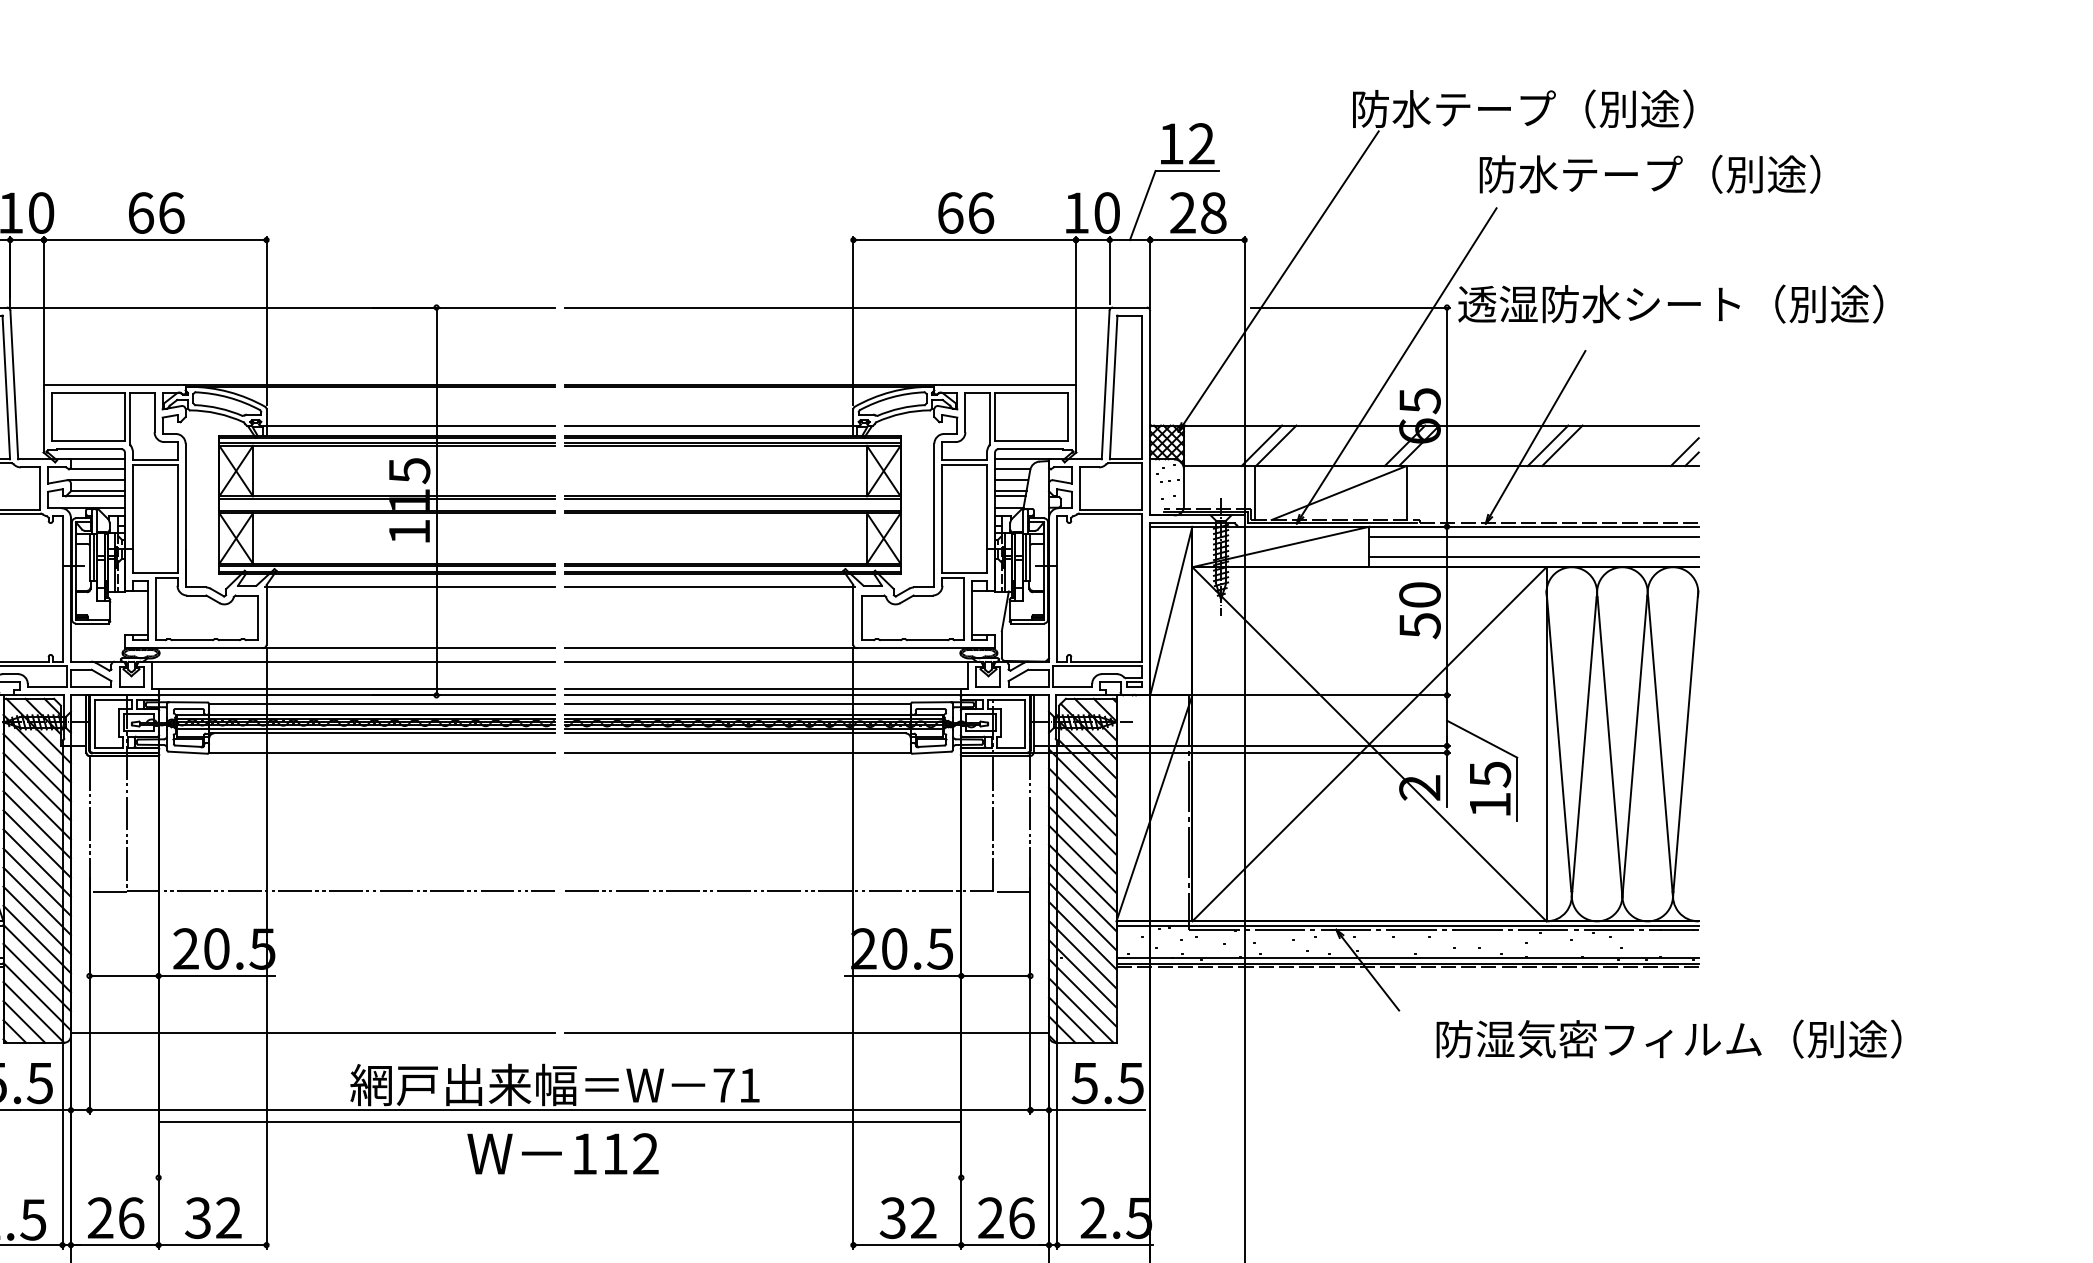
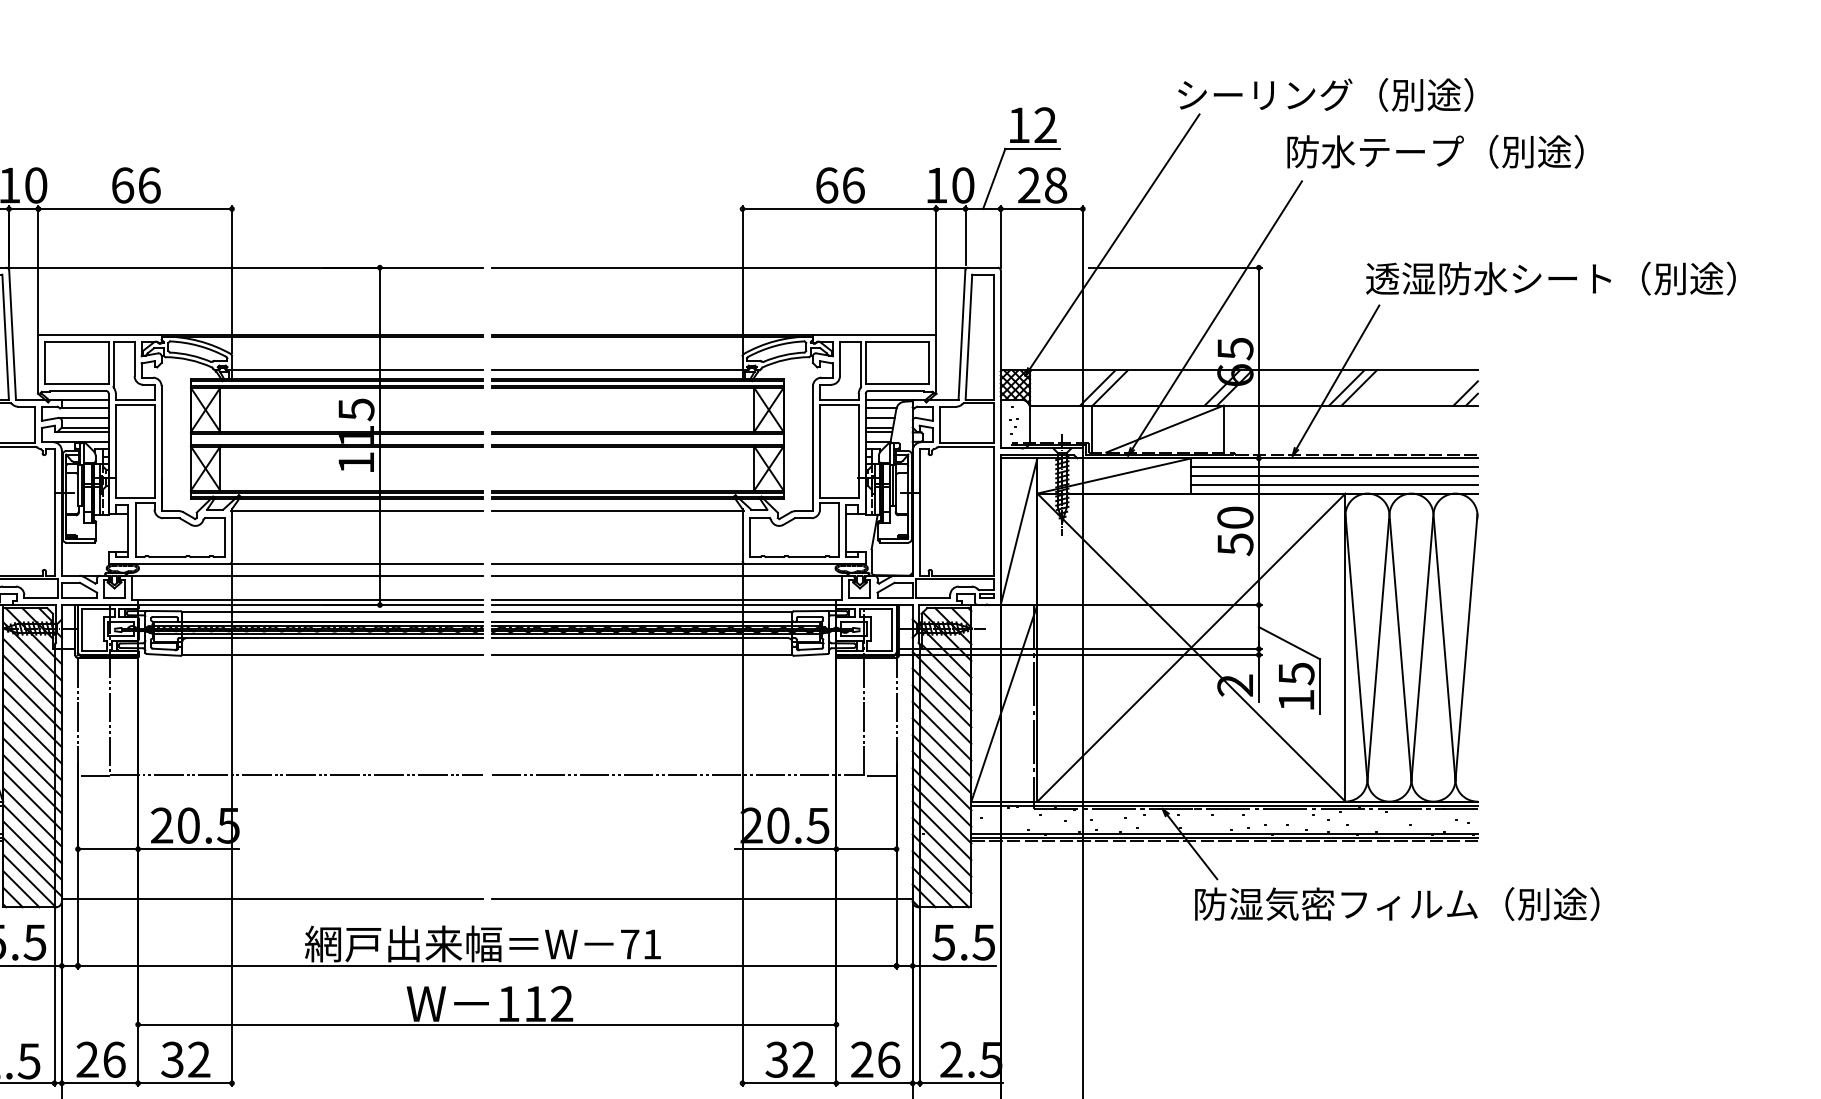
text: (1454, 109) -> (1265, 95), 防水テープ（別途） -> シーリング（別途）
text: (1670, 303) -> (1550, 278), moved
line: (1533, 546) -> (1334, 475), added
text: (1668, 1038) -> (1396, 903), moved
line: (559, 1121) -> (486, 1024), moved

